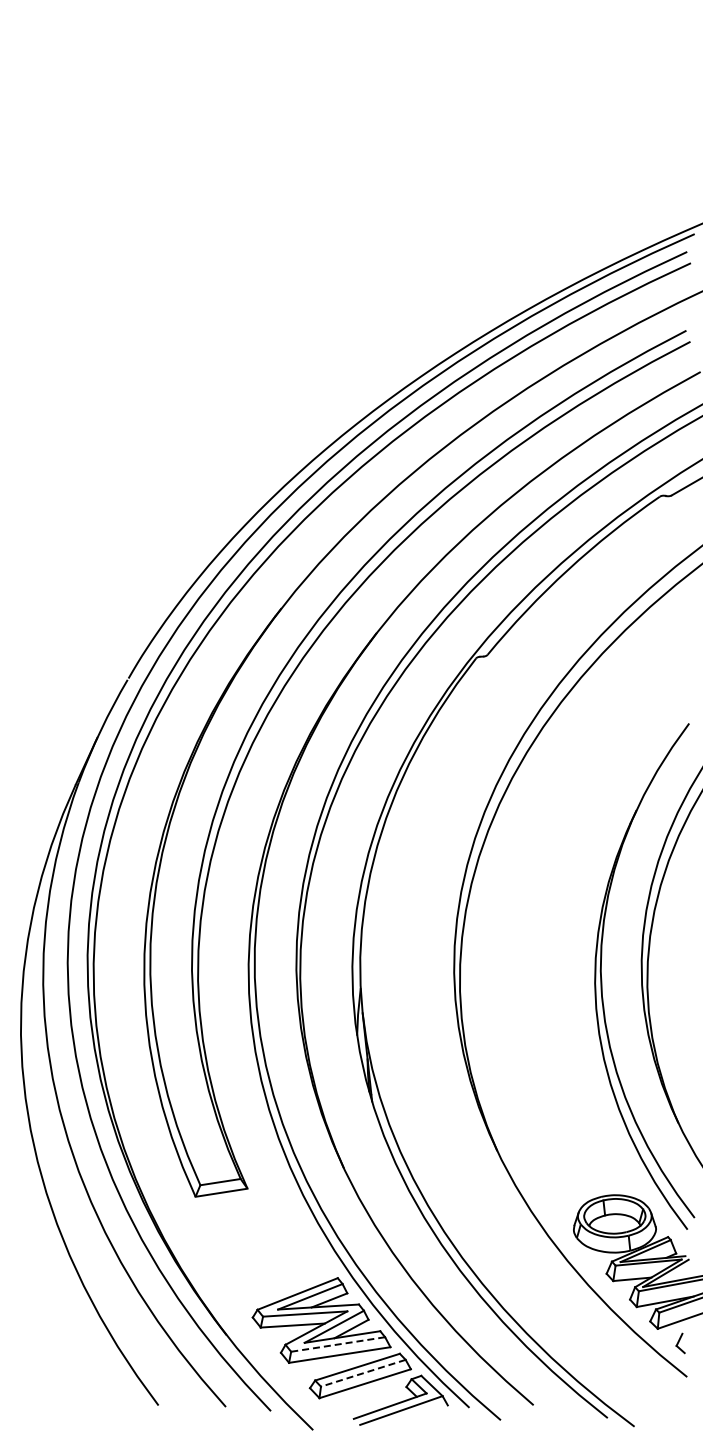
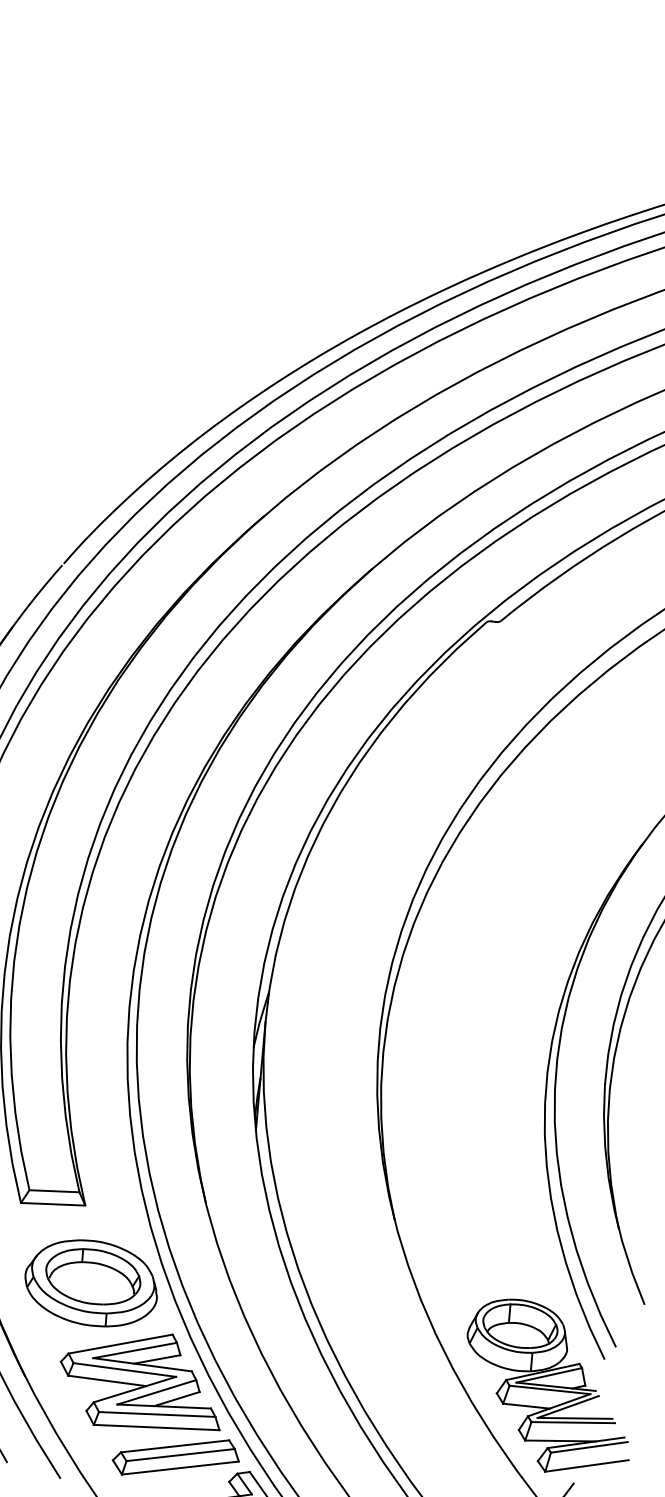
part: (264, 1249) -> (91, 1282), added
line: (338, 1344) -> (157, 1414), dashed -> solid
line: (362, 1373) -> (179, 1455), dashed -> solid

